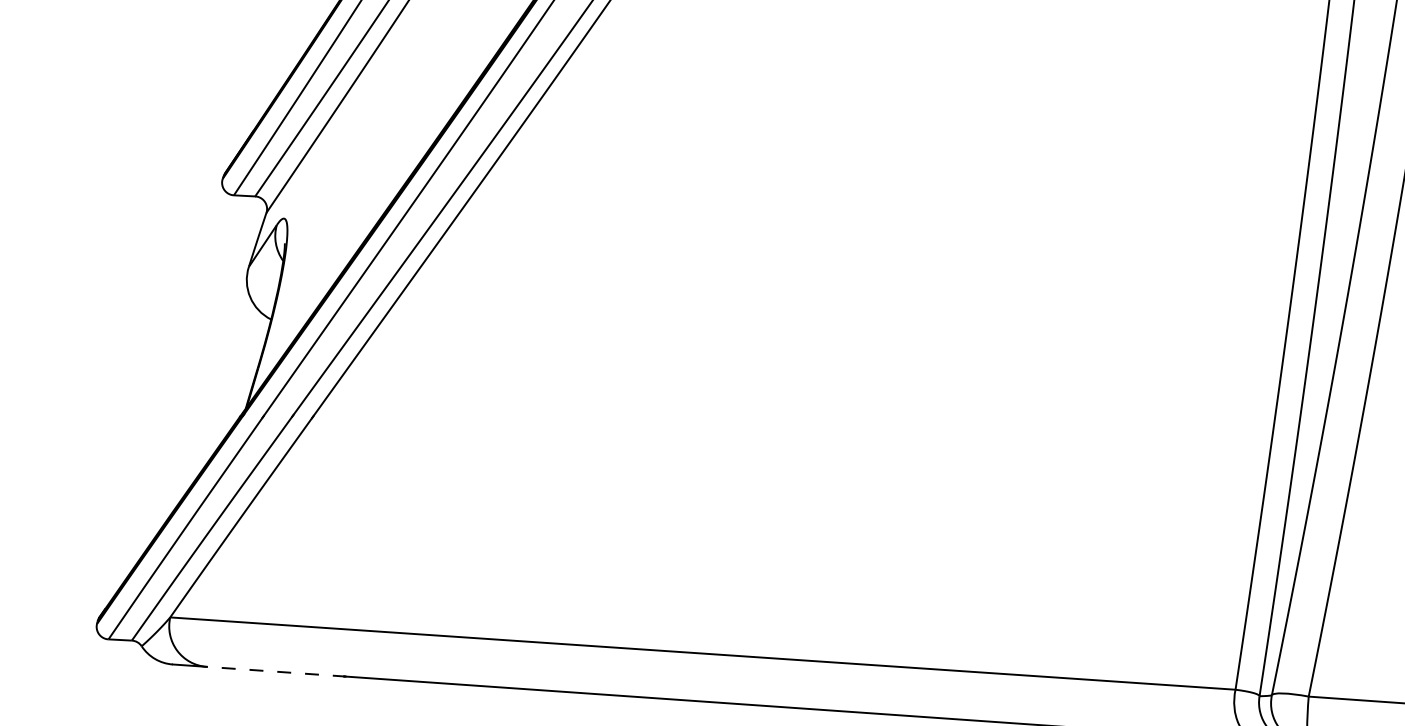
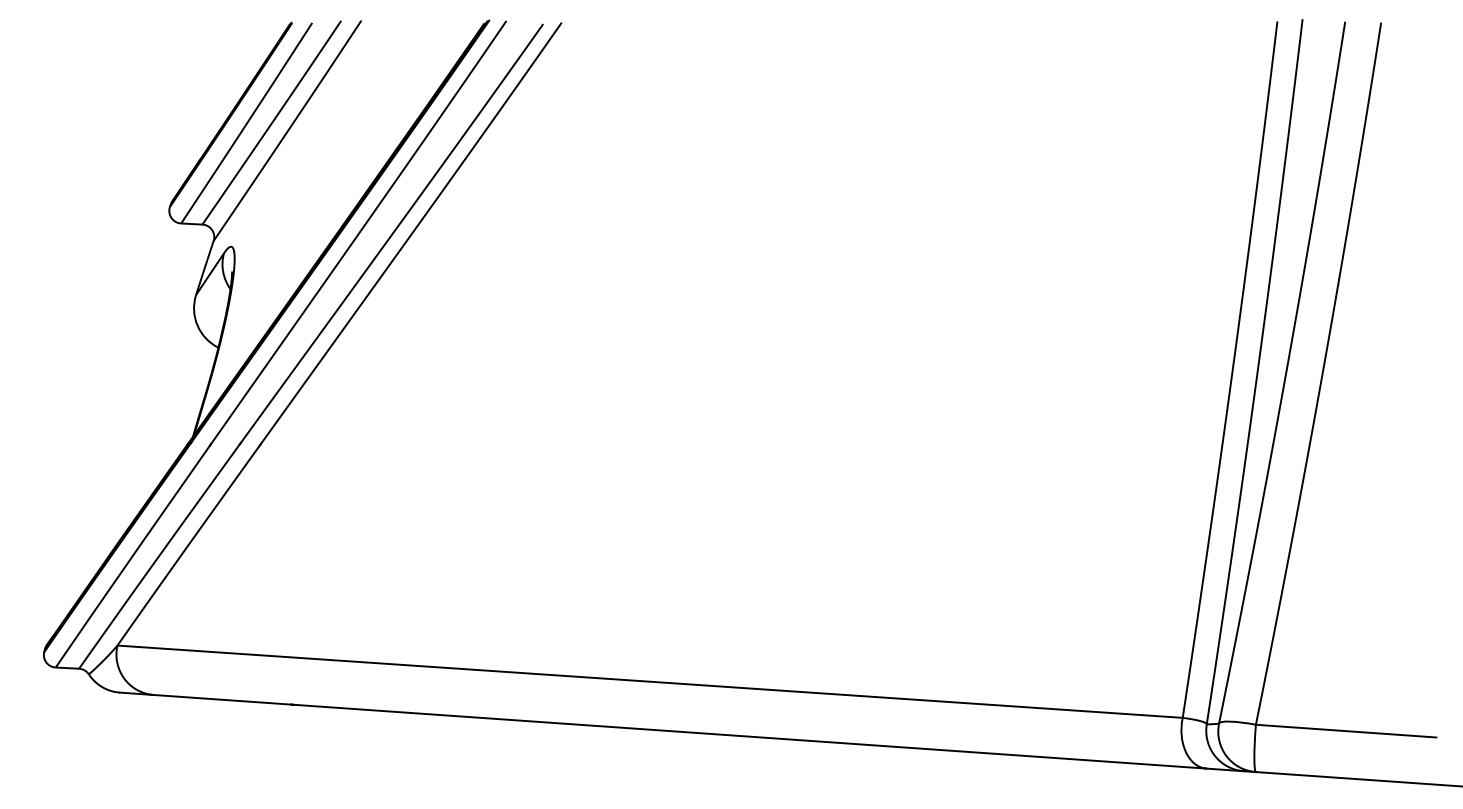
line: (276, 671) -> (223, 699), dashed -> solid

